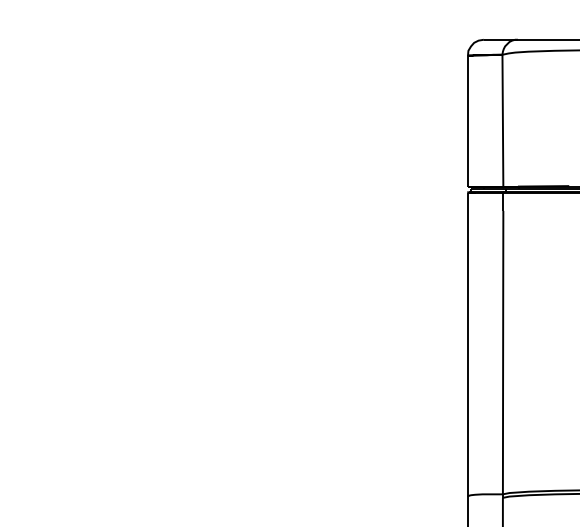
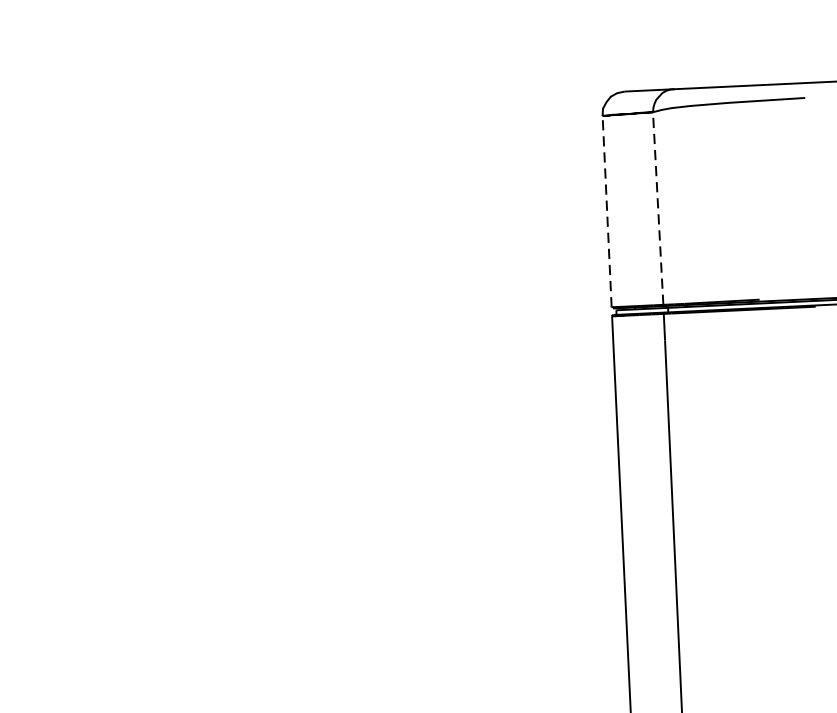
line: (467, 120) -> (606, 210), solid -> dashed
line: (502, 120) -> (657, 208), solid -> dashed

